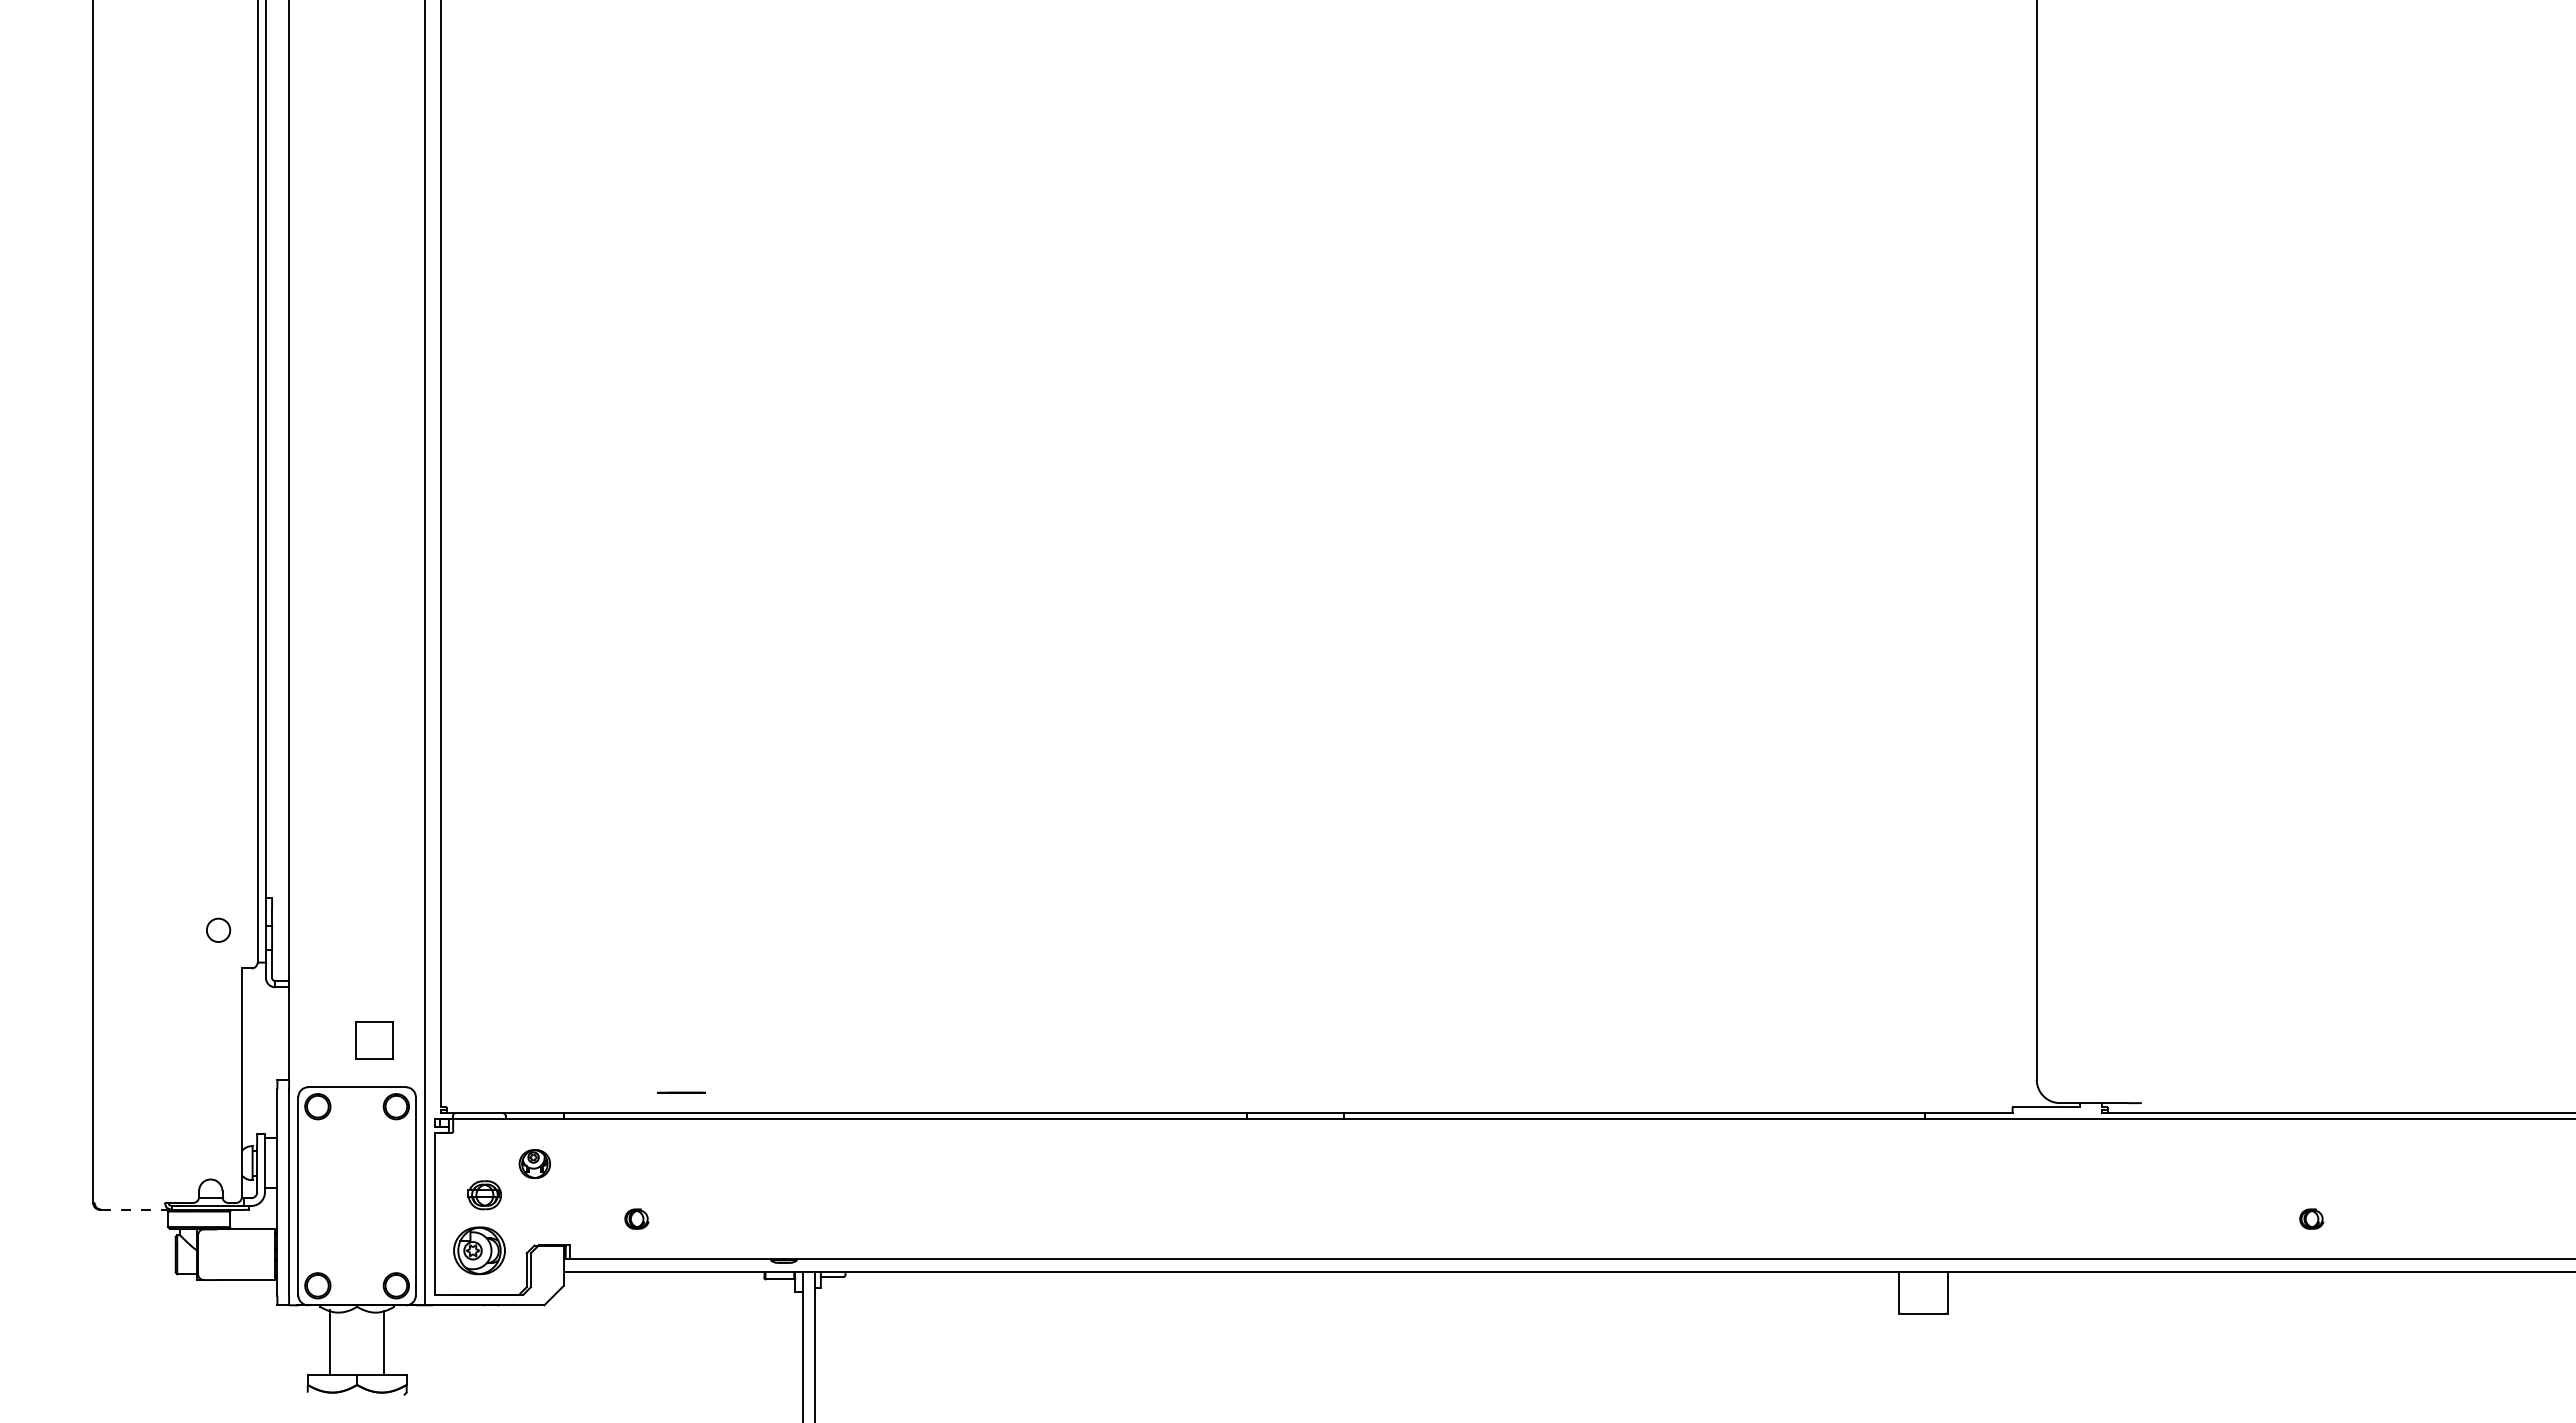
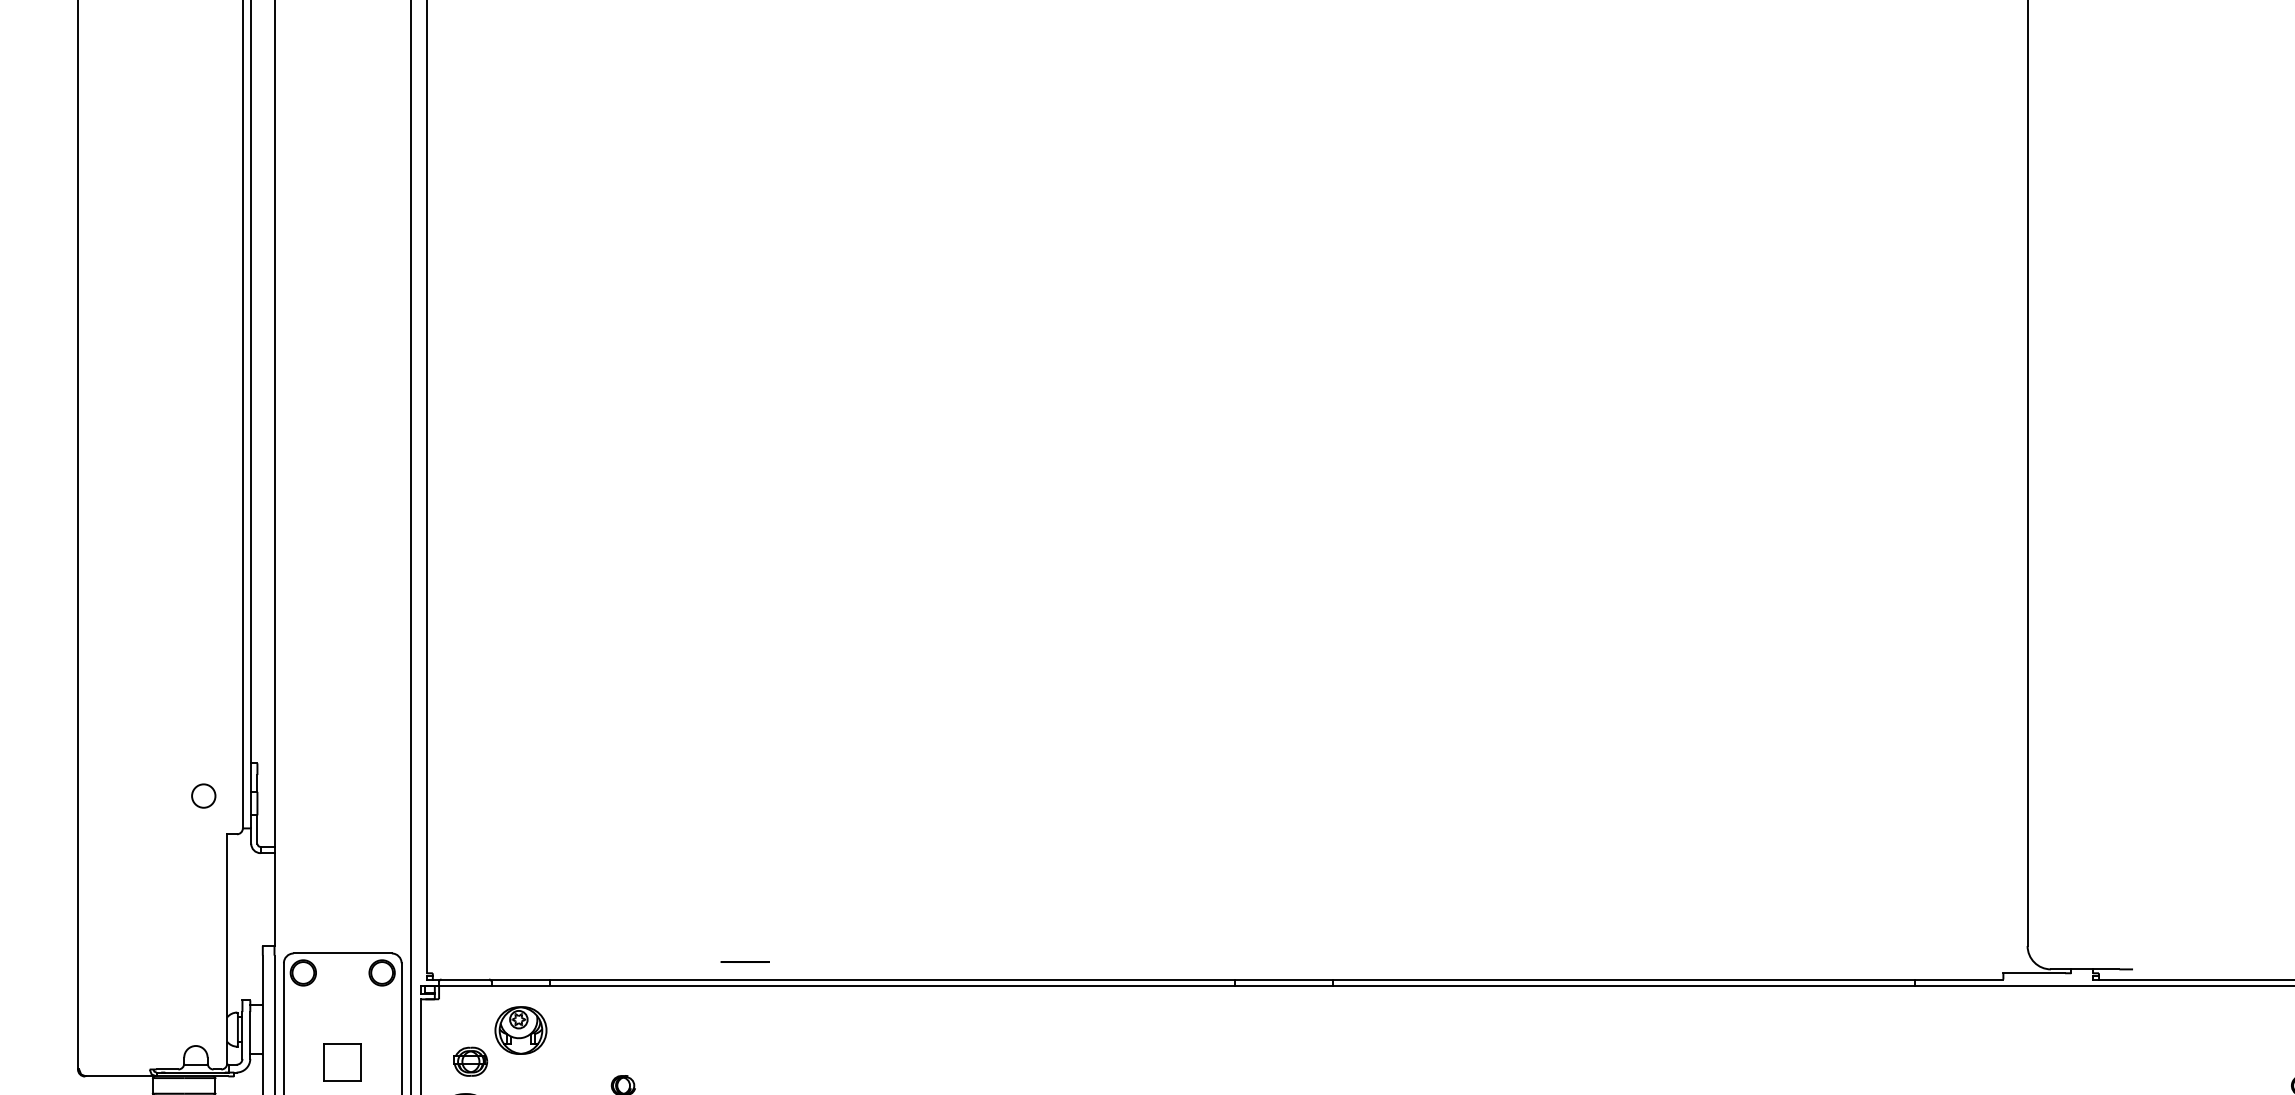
part: (374, 1040) -> (343, 1063), moved
line: (681, 1092) -> (745, 961), moved
part: (534, 1163) -> (520, 1029), size x1.67
line: (136, 1209) -> (121, 1076), dashed -> solid

